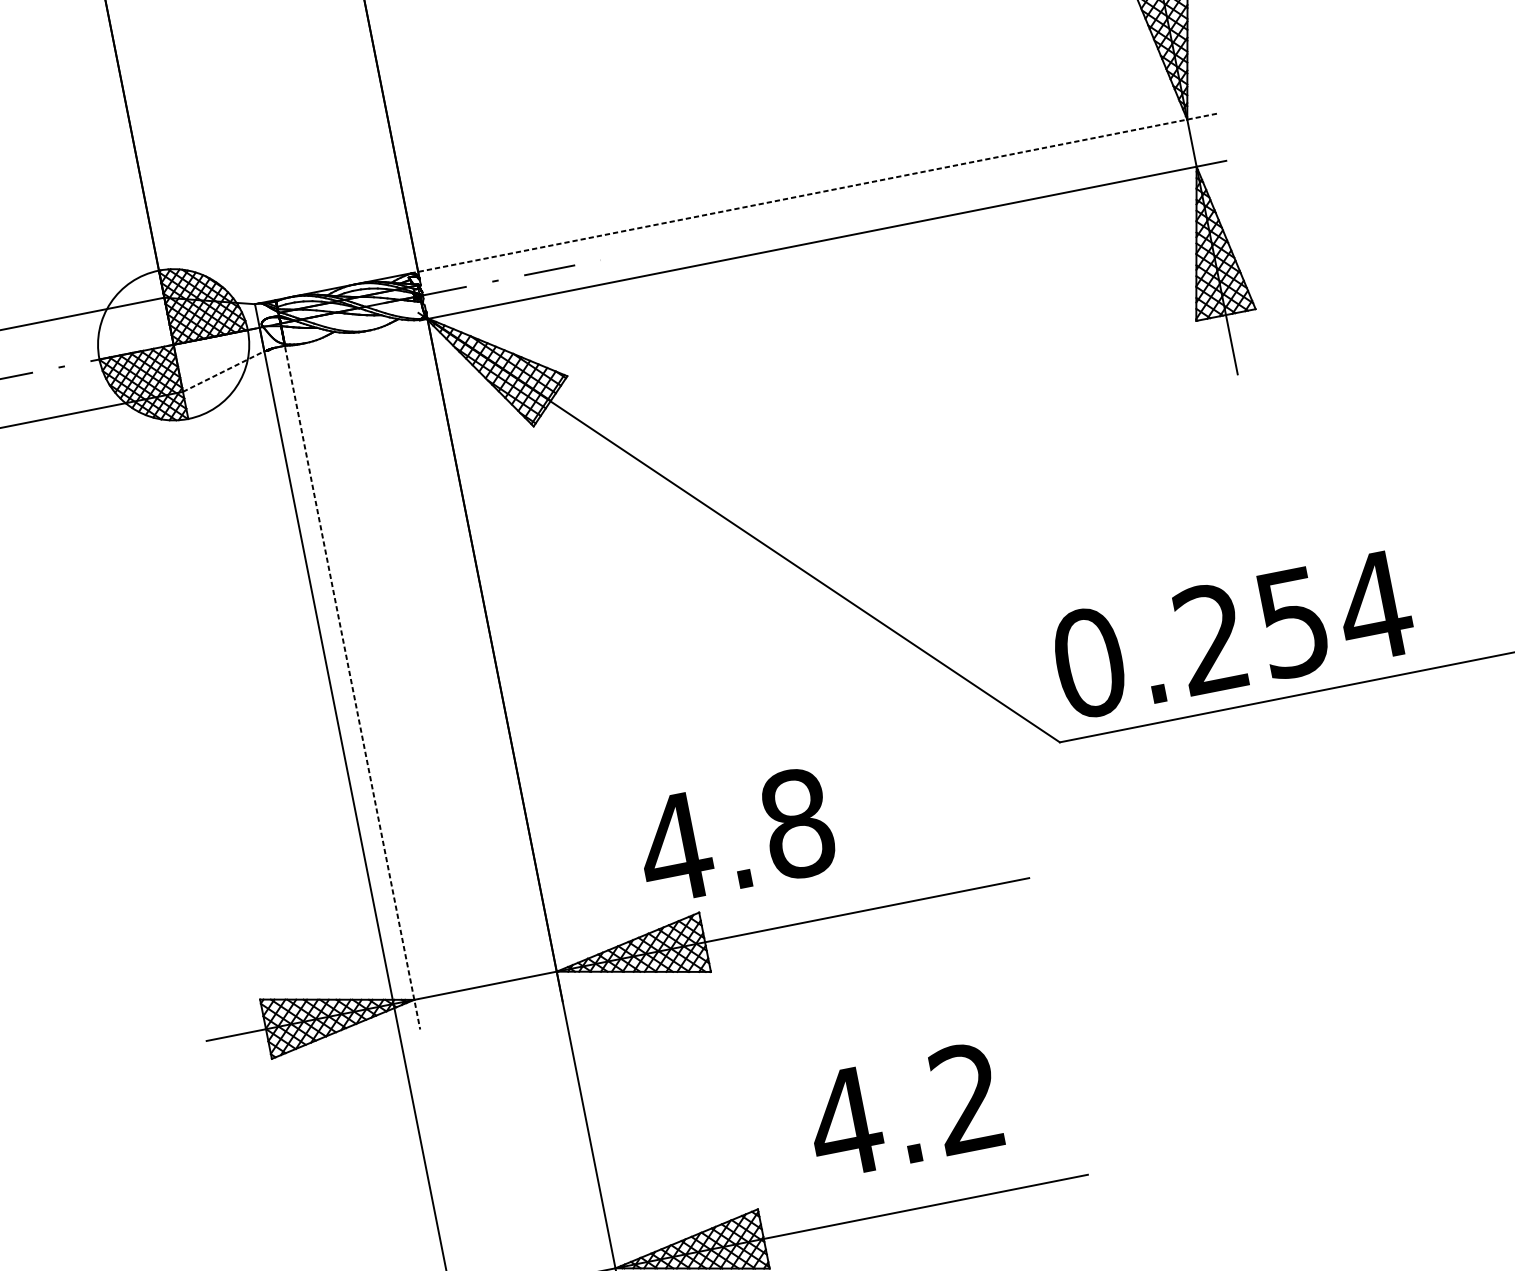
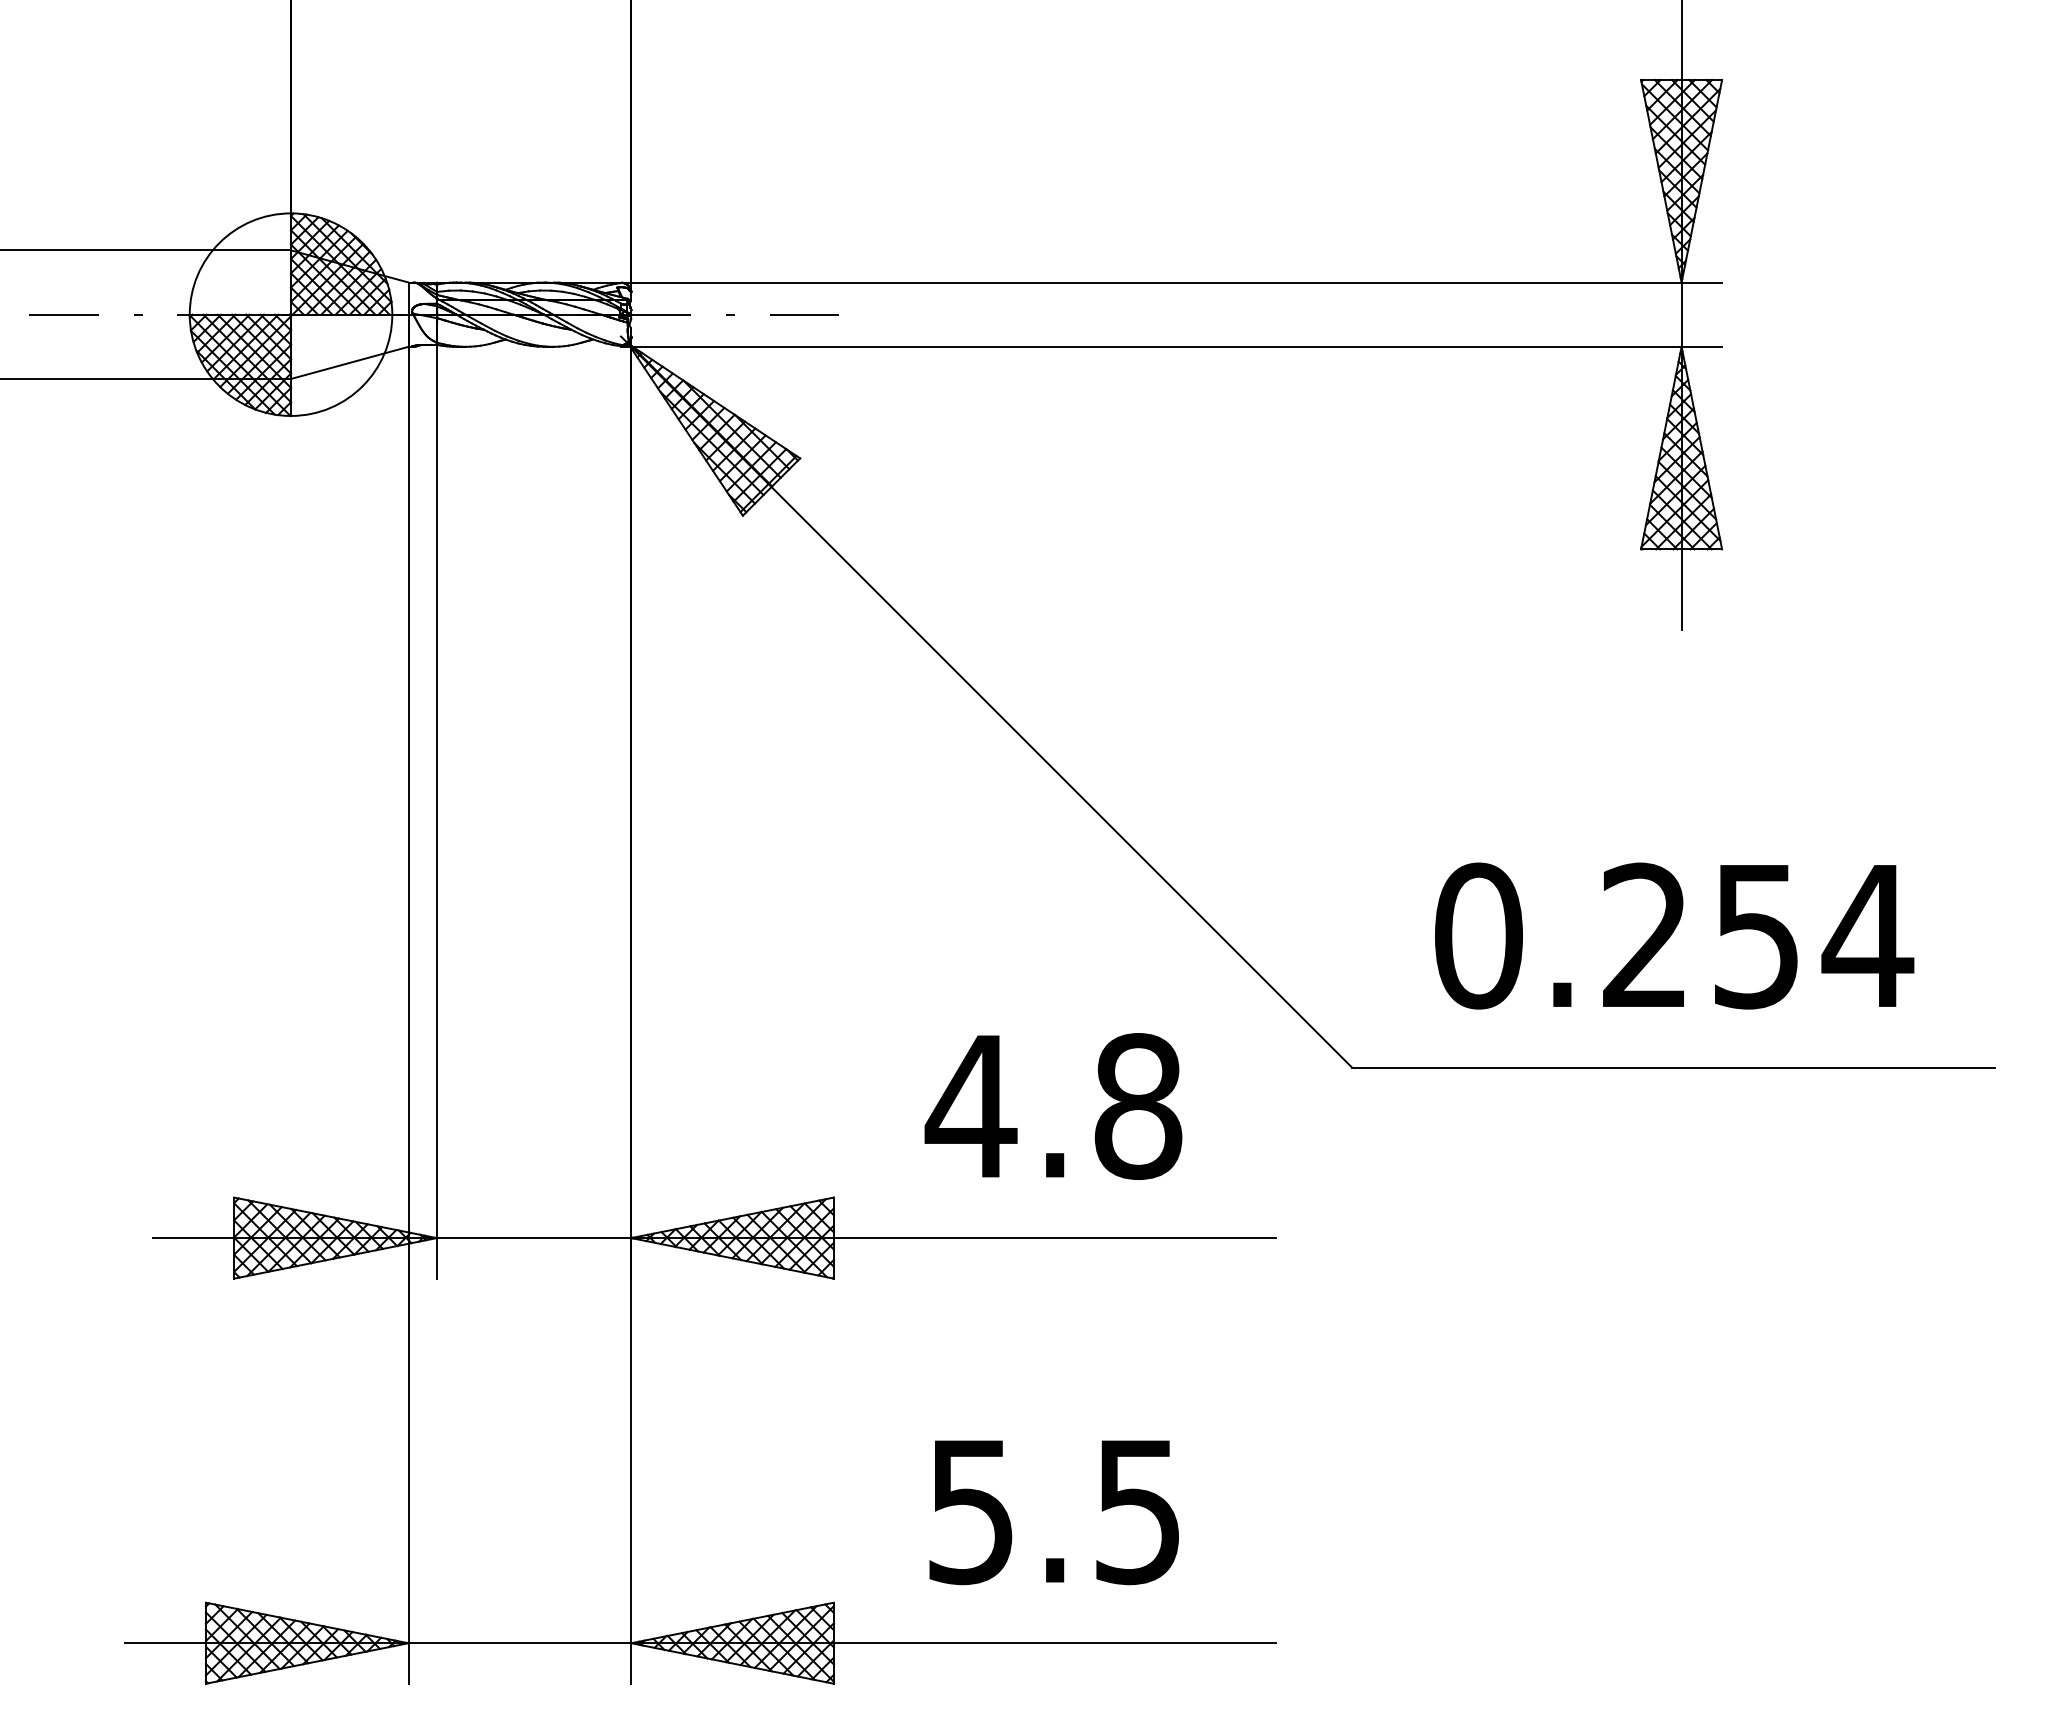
line: (813, 193) -> (1171, 282), dashed -> solid
line: (223, 371) -> (349, 362), dashed -> solid
text: (1232, 634) -> (1674, 935), moved
line: (352, 688) -> (436, 812), dashed -> solid
text: (735, 836) -> (1053, 1106), moved
text: (904, 1110) -> (1051, 1511), 4.2 -> 5.5

